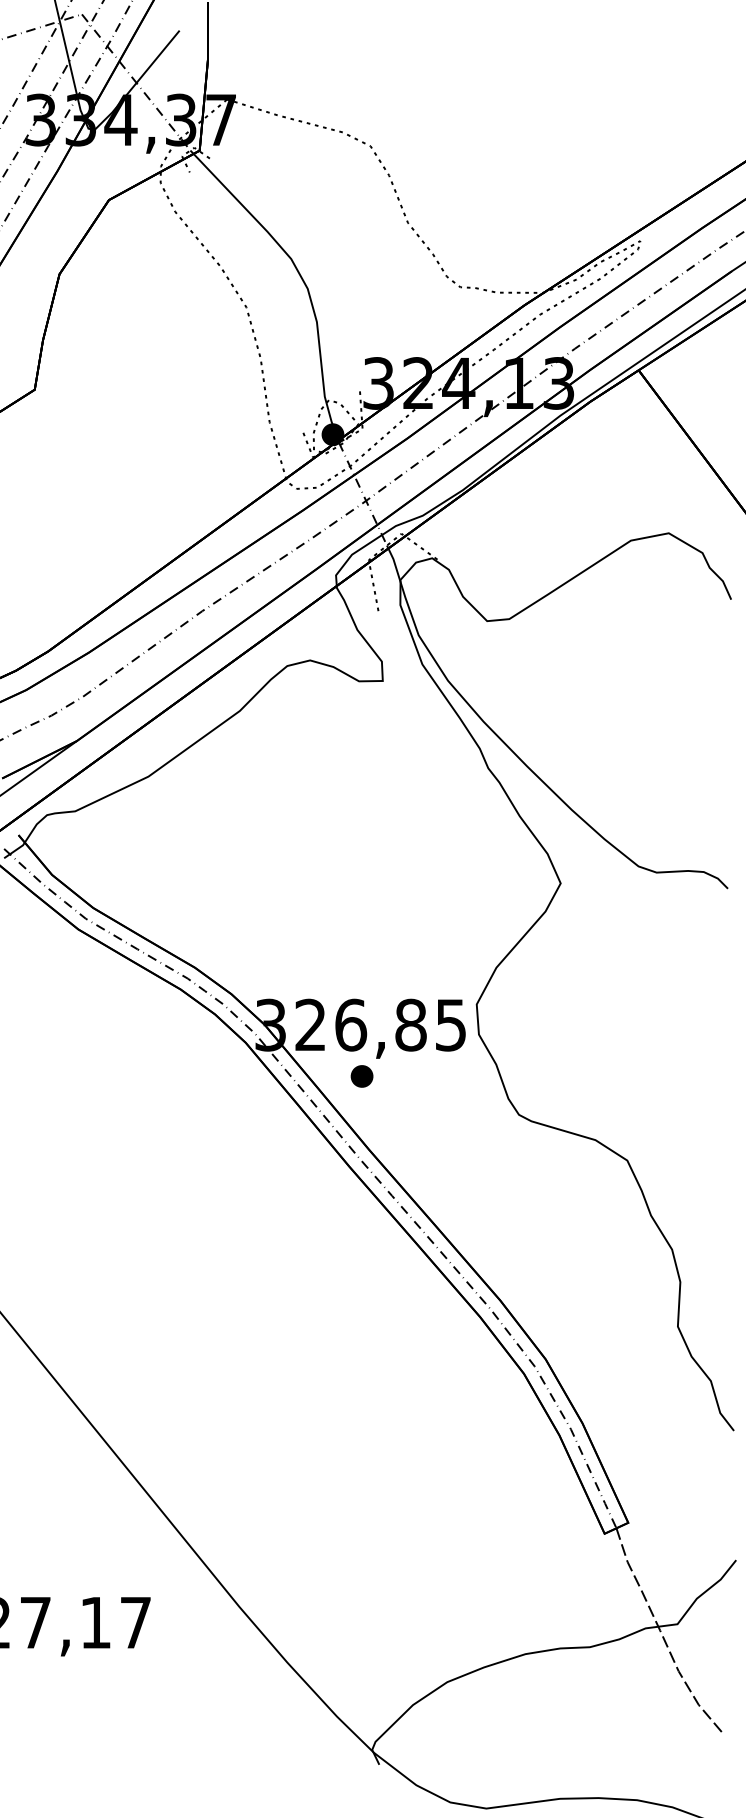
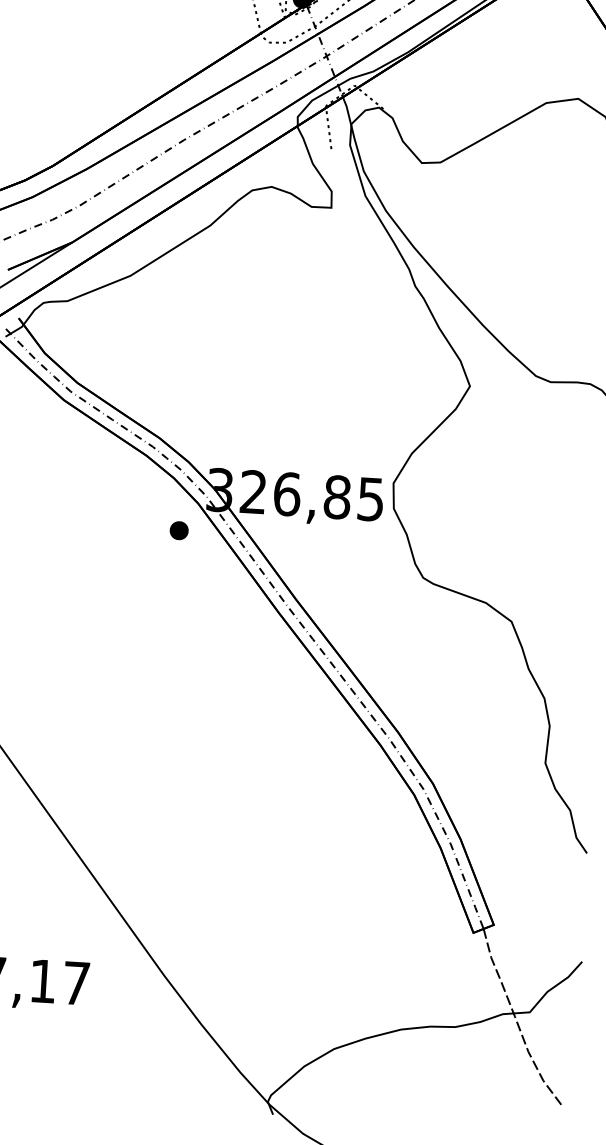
part: (361, 1076) -> (178, 530), moved

